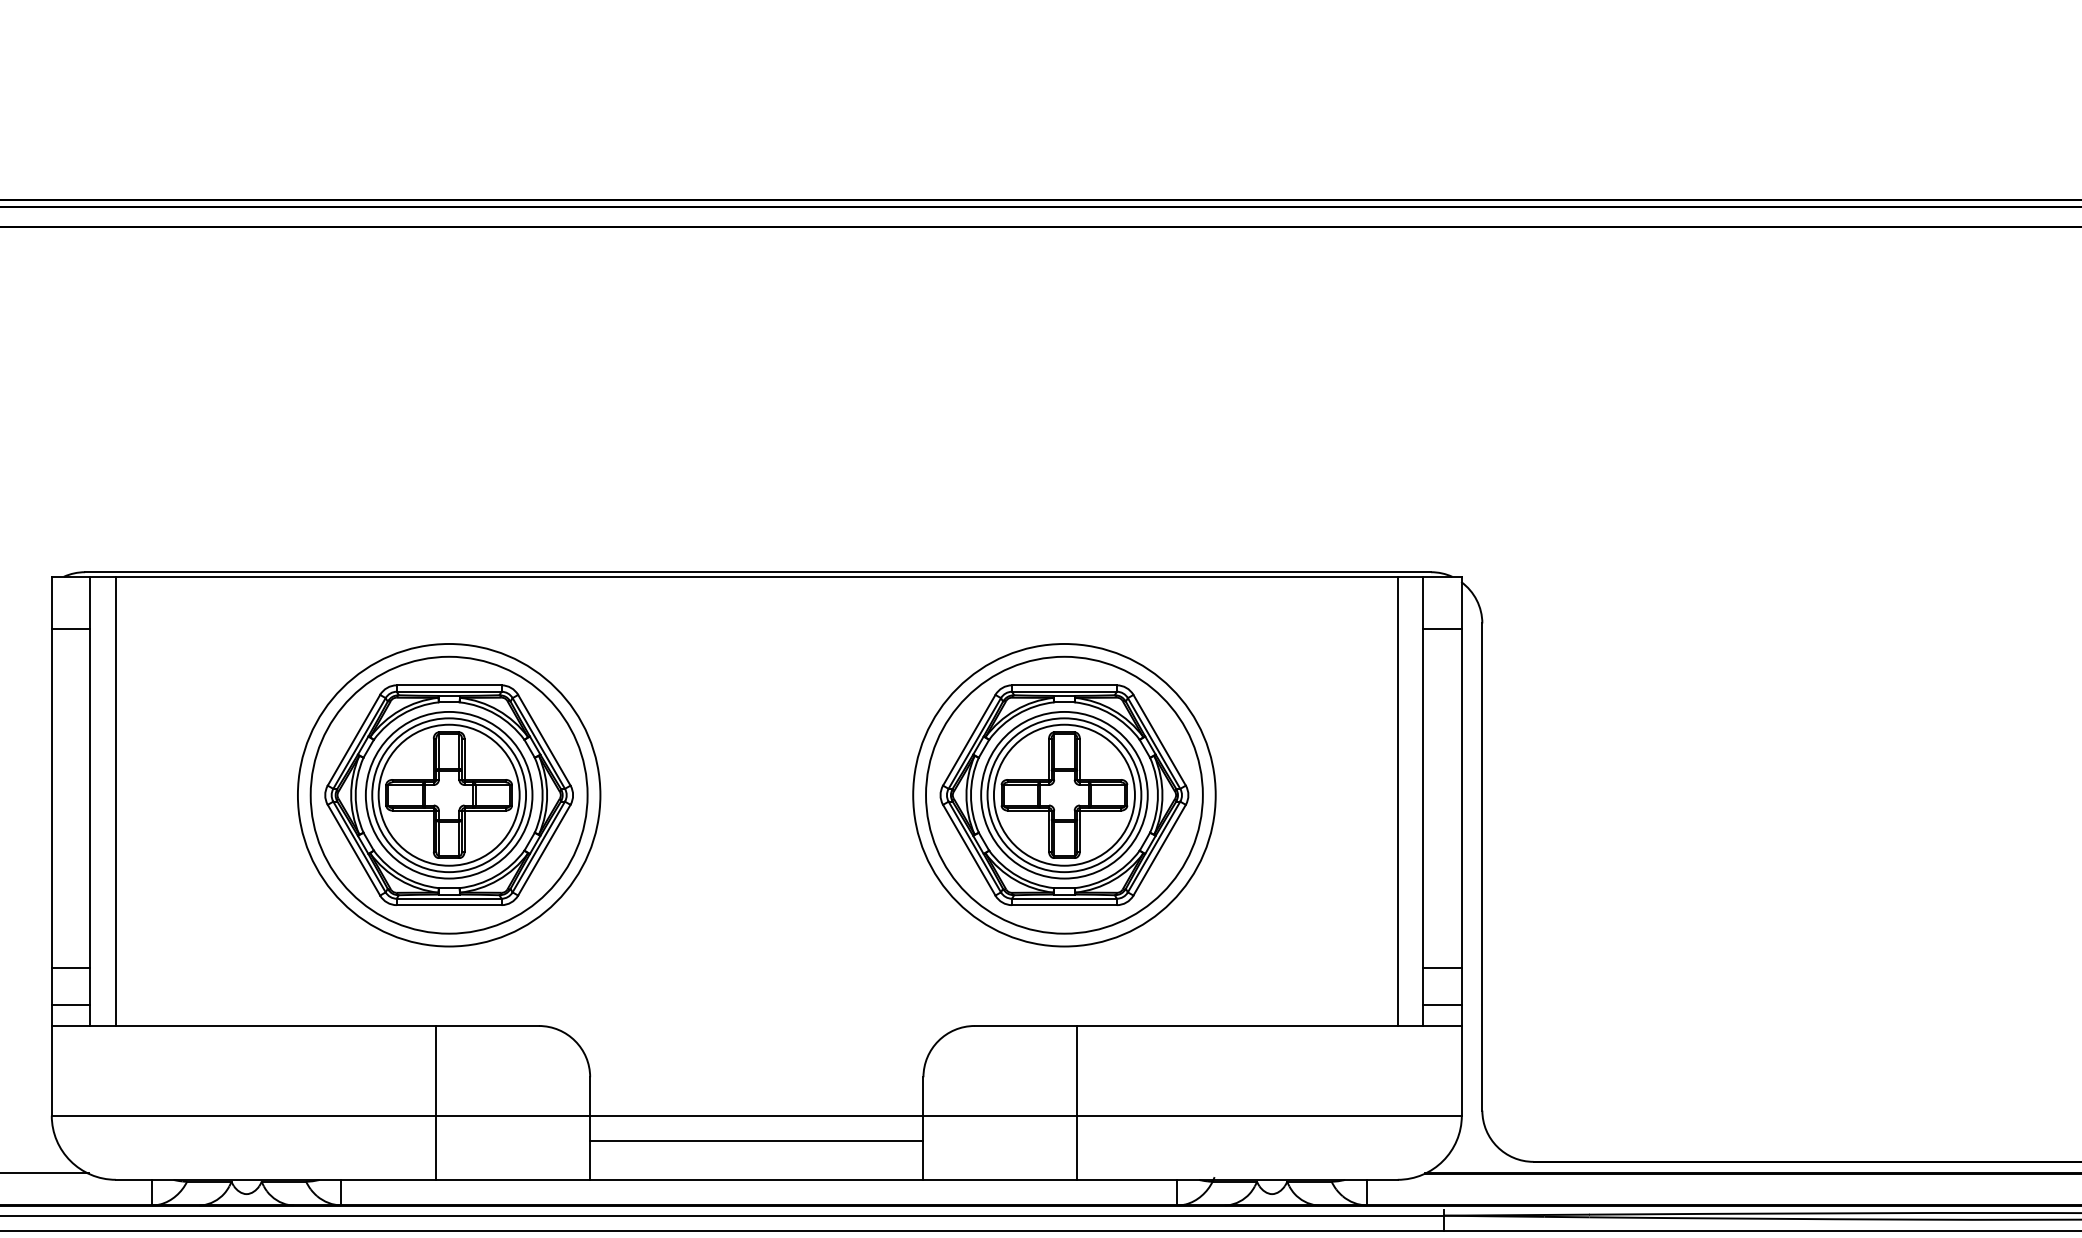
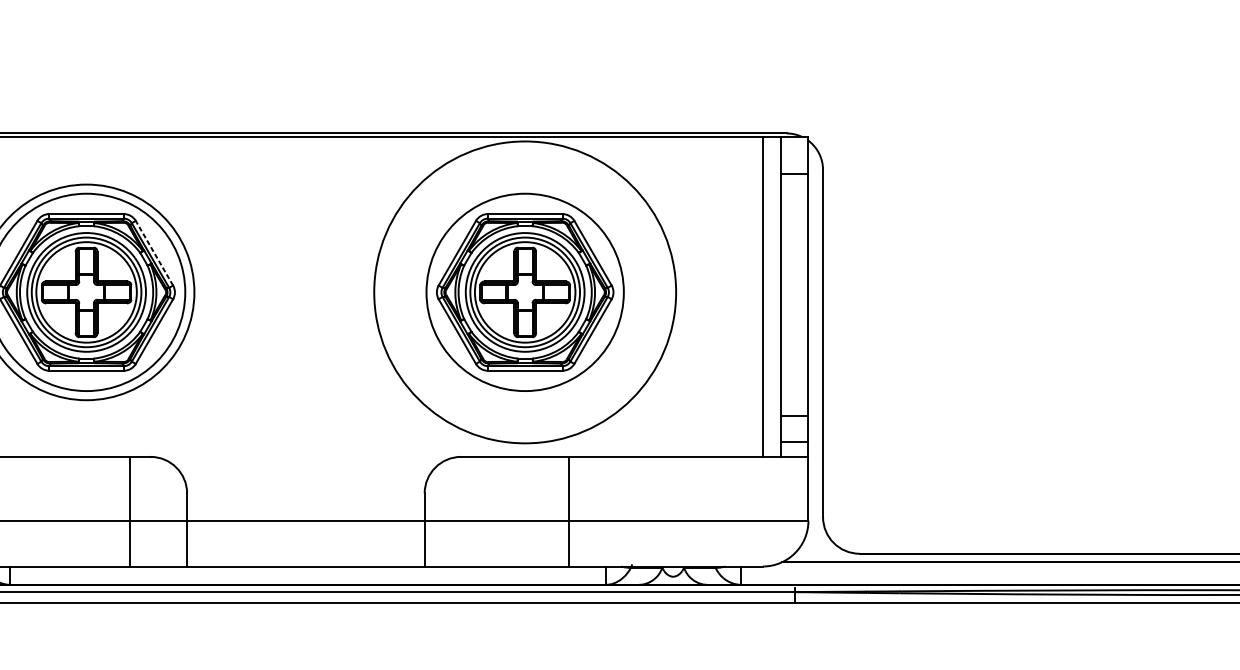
line: (544, 739) -> (154, 252), solid -> dashed
circle: (1064, 794) -> (525, 291), size x1.4
line: (436, 1102) -> (130, 511), moved
line: (1077, 1102) -> (569, 511), moved
line: (756, 1141) -> (305, 539), removed

